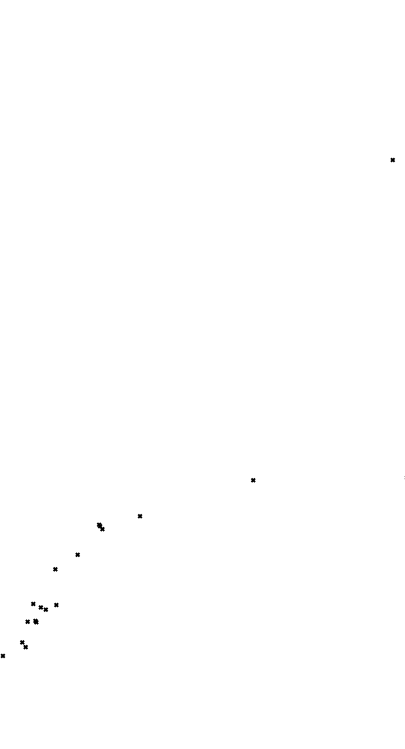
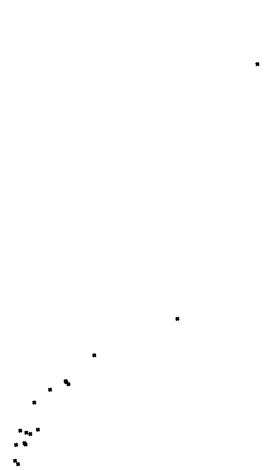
part: (100, 526) -> (66, 382), moved
part: (31, 621) -> (20, 444), size x1.43

